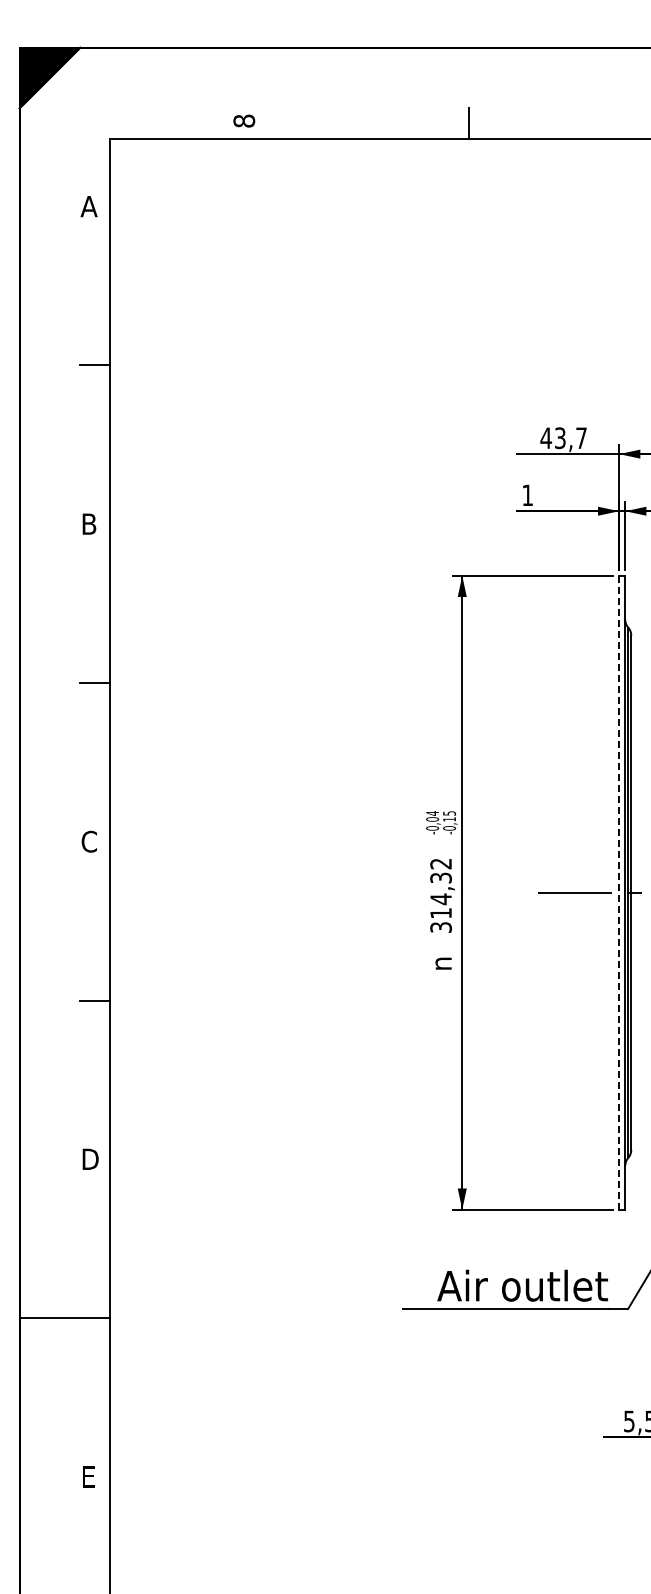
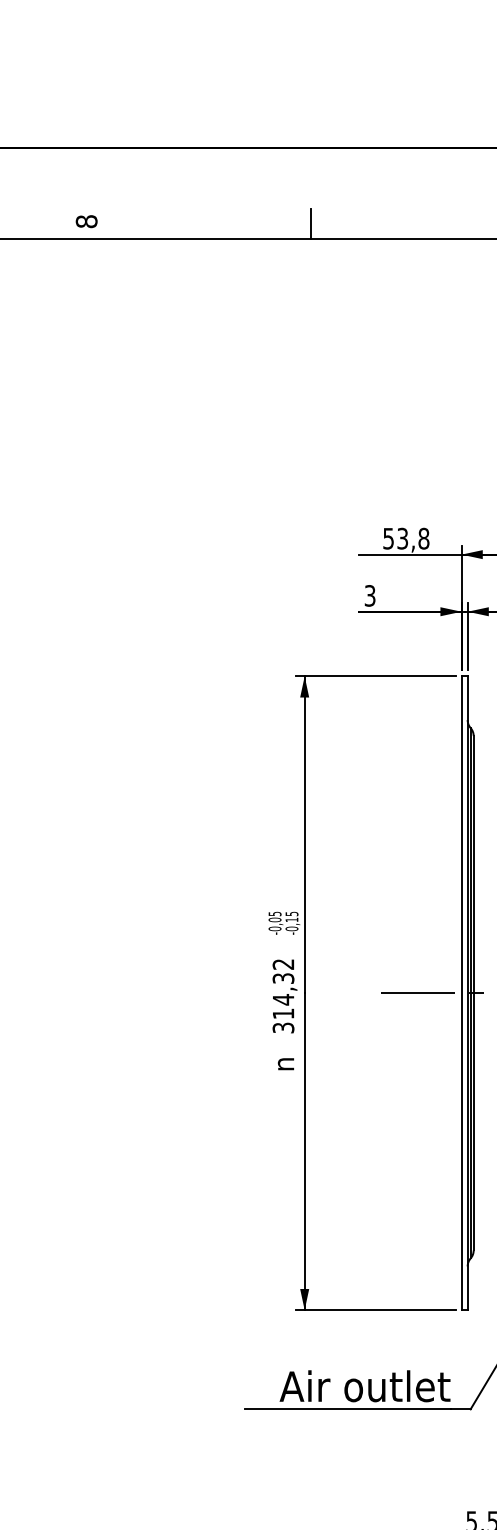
text: (563, 438) -> (405, 539), 43,7 -> 53,8
text: (527, 495) -> (369, 596), 1 -> 3
text: (432, 813) -> (274, 914), -0,04 -> -0,05
line: (619, 892) -> (461, 993), dashed -> solid

